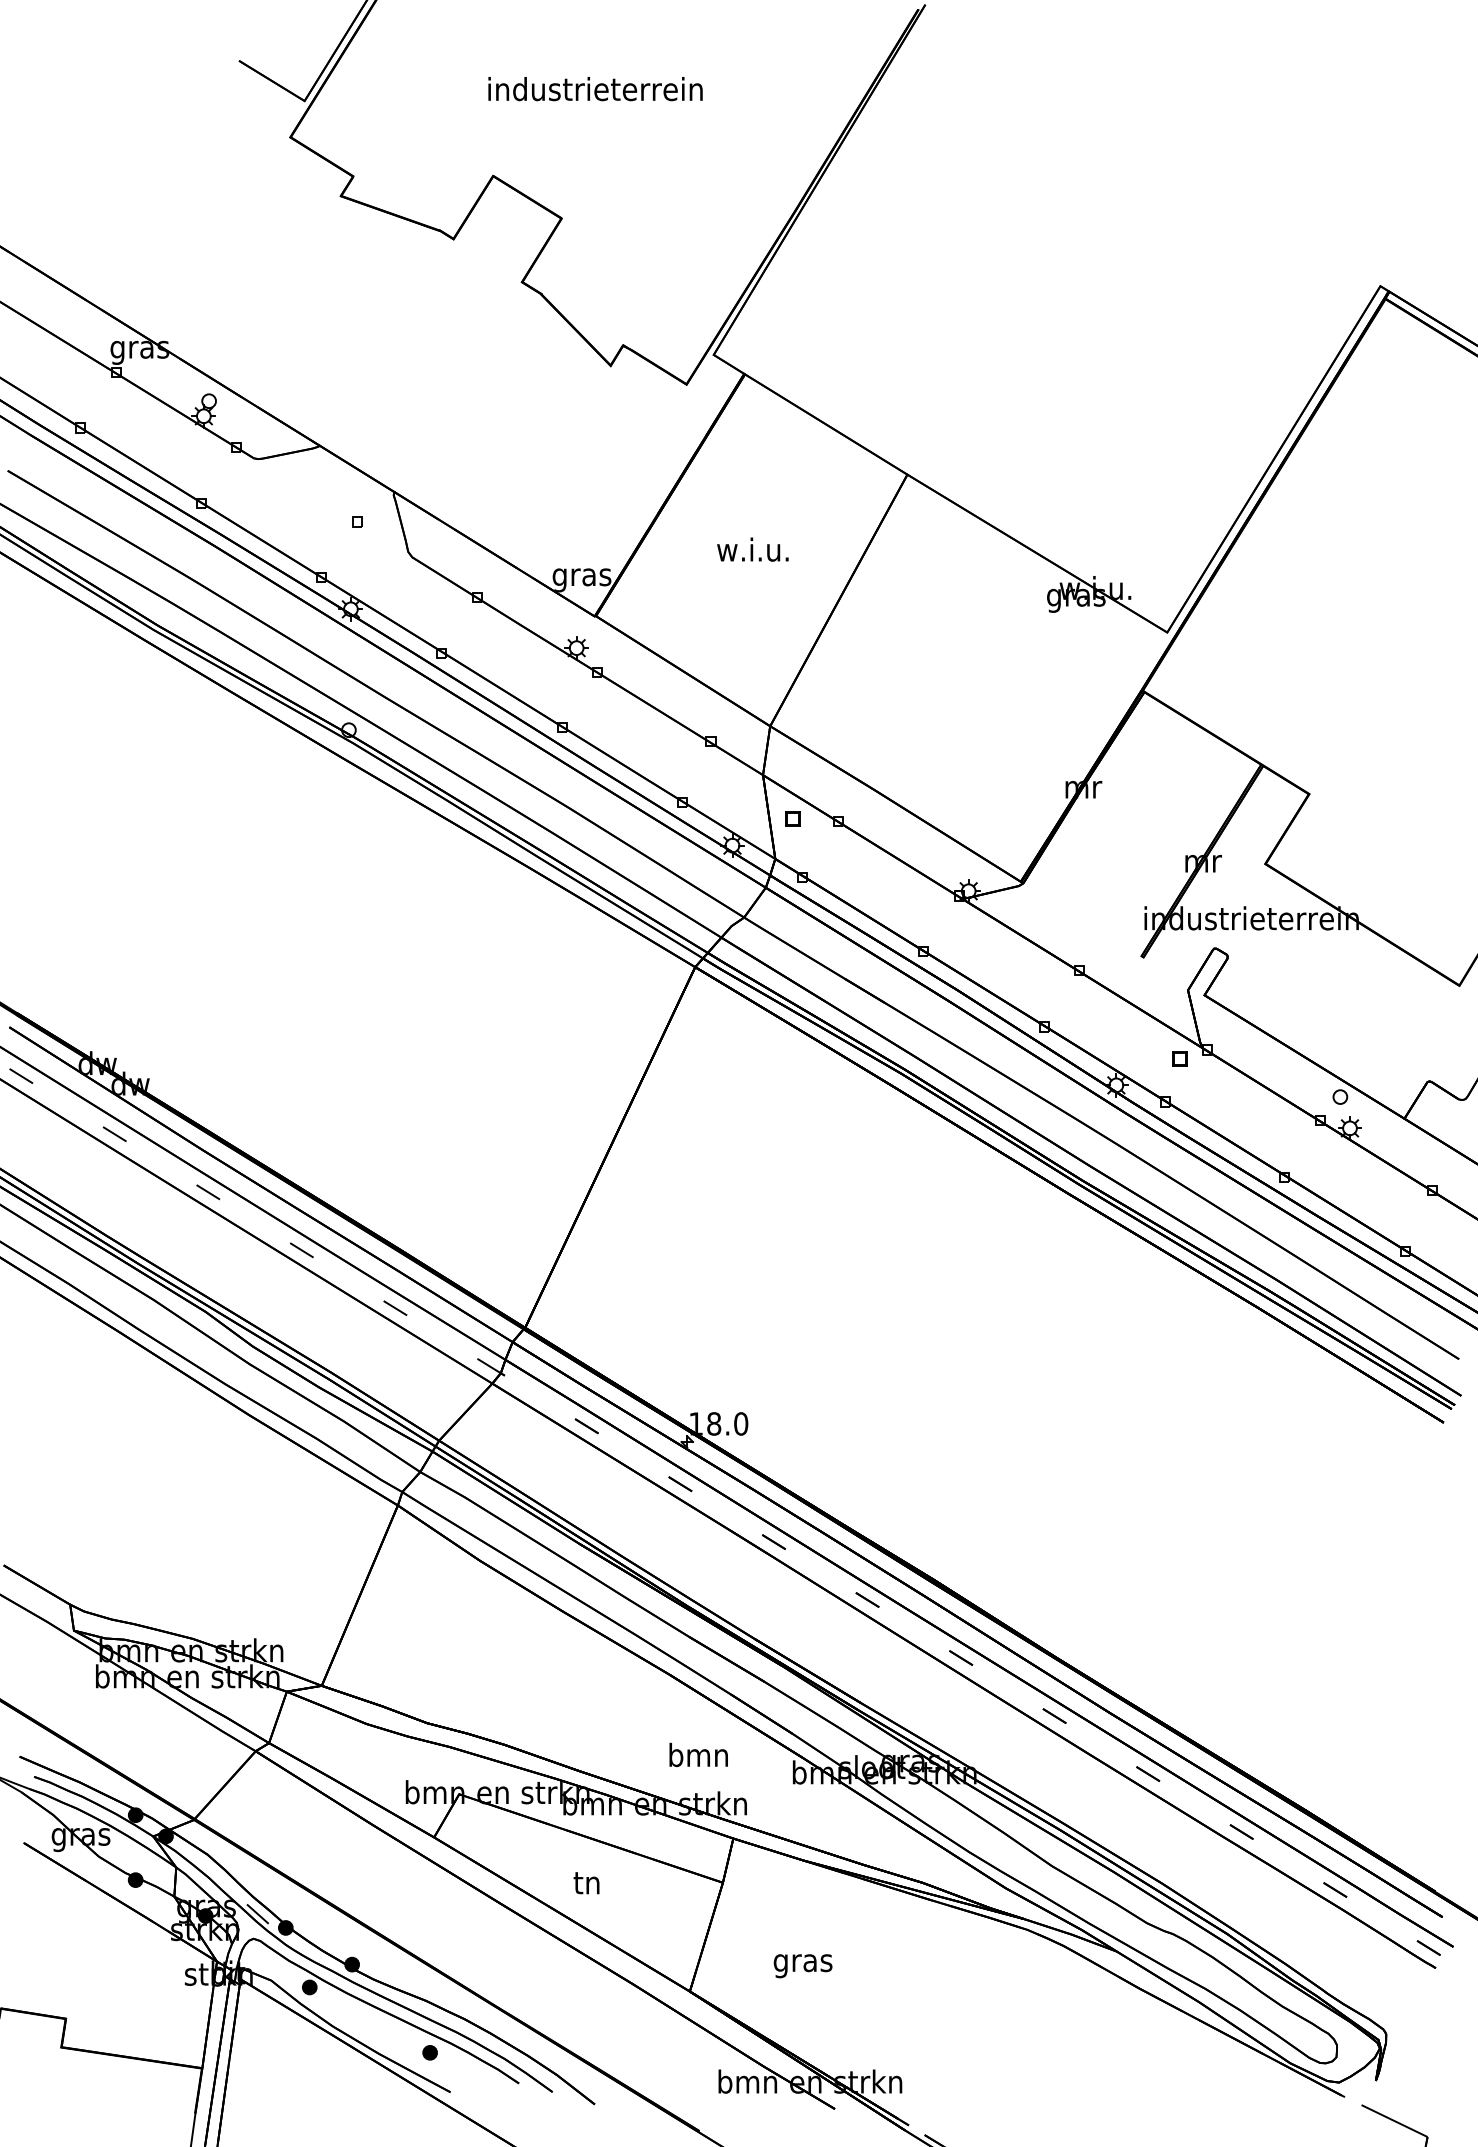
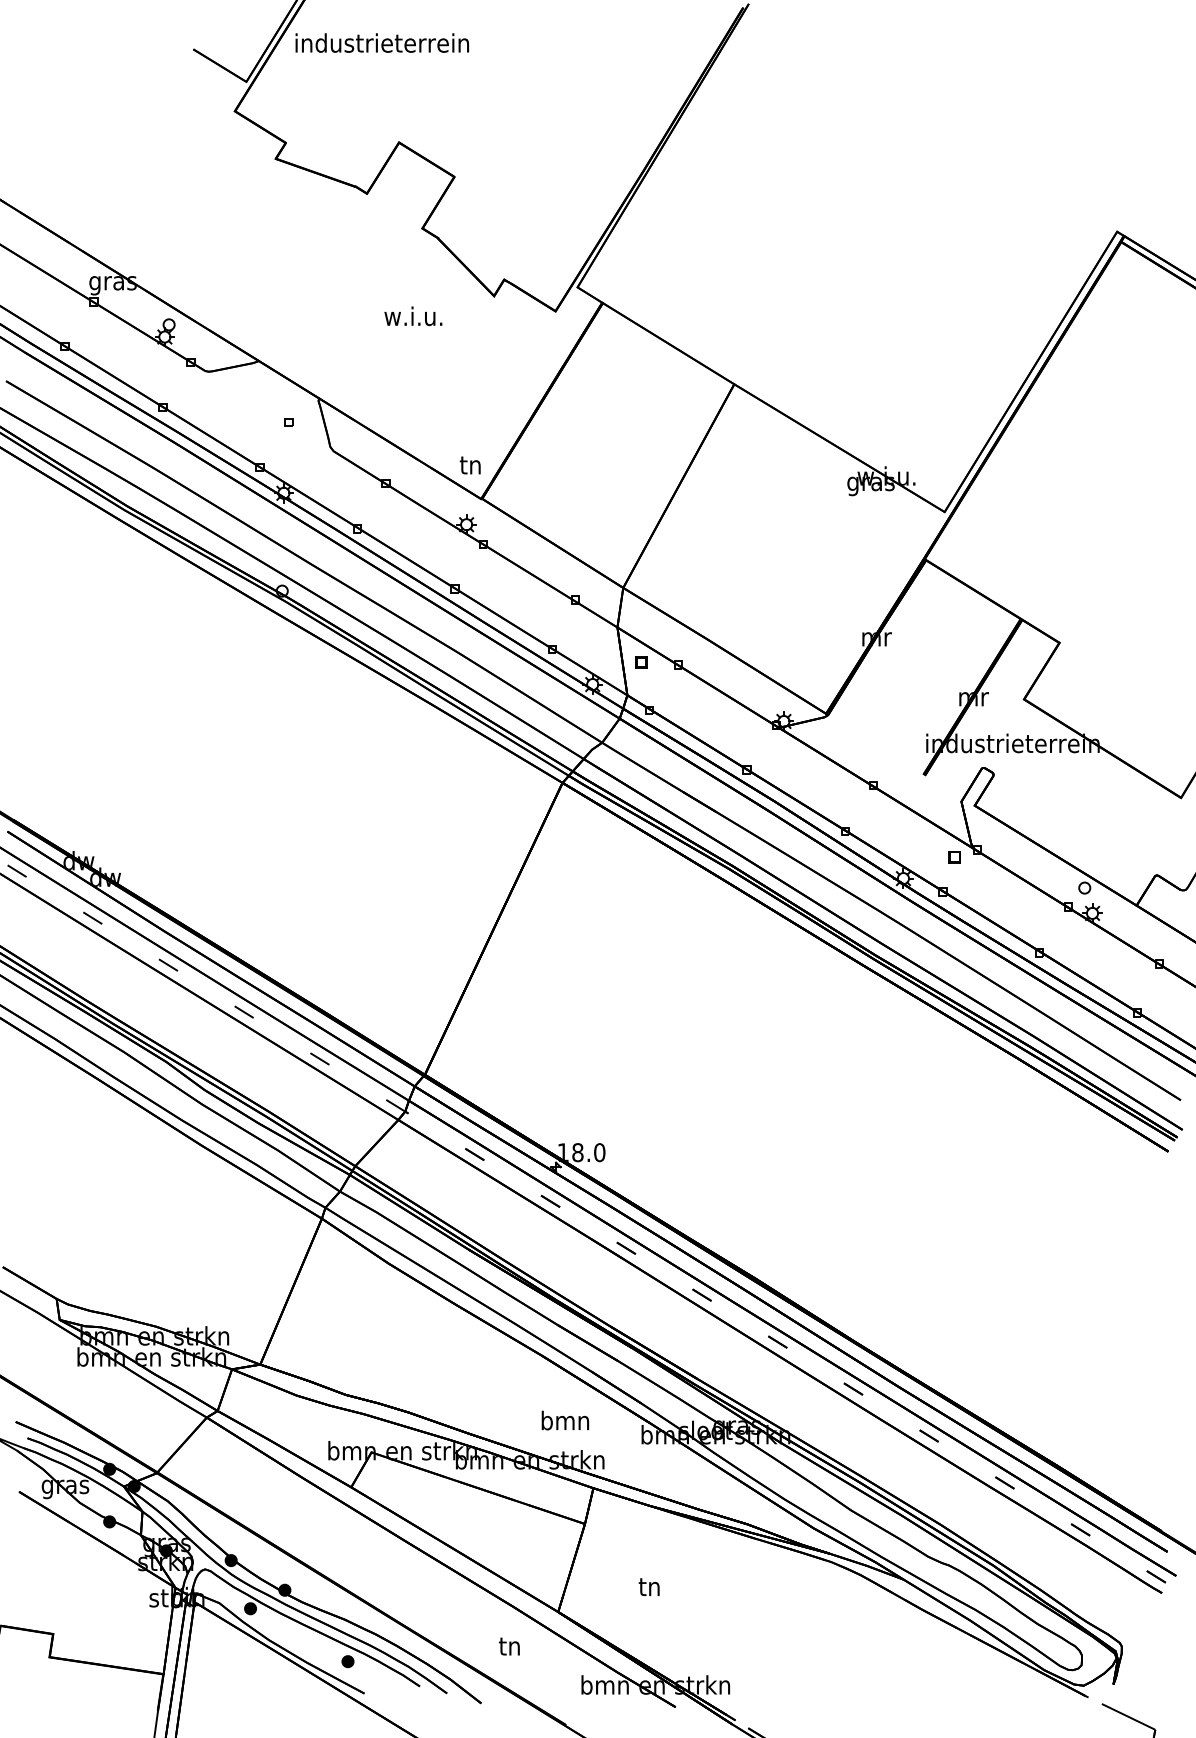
text: (595, 89) -> (382, 43), moved
text: (752, 549) -> (413, 316), moved
text: (581, 577) -> (470, 467), gras -> tn
text: (586, 1883) -> (509, 1646), moved
line: (257, 1914) -> (208, 1549), removed
text: (802, 1963) -> (649, 1589), gras -> tn

